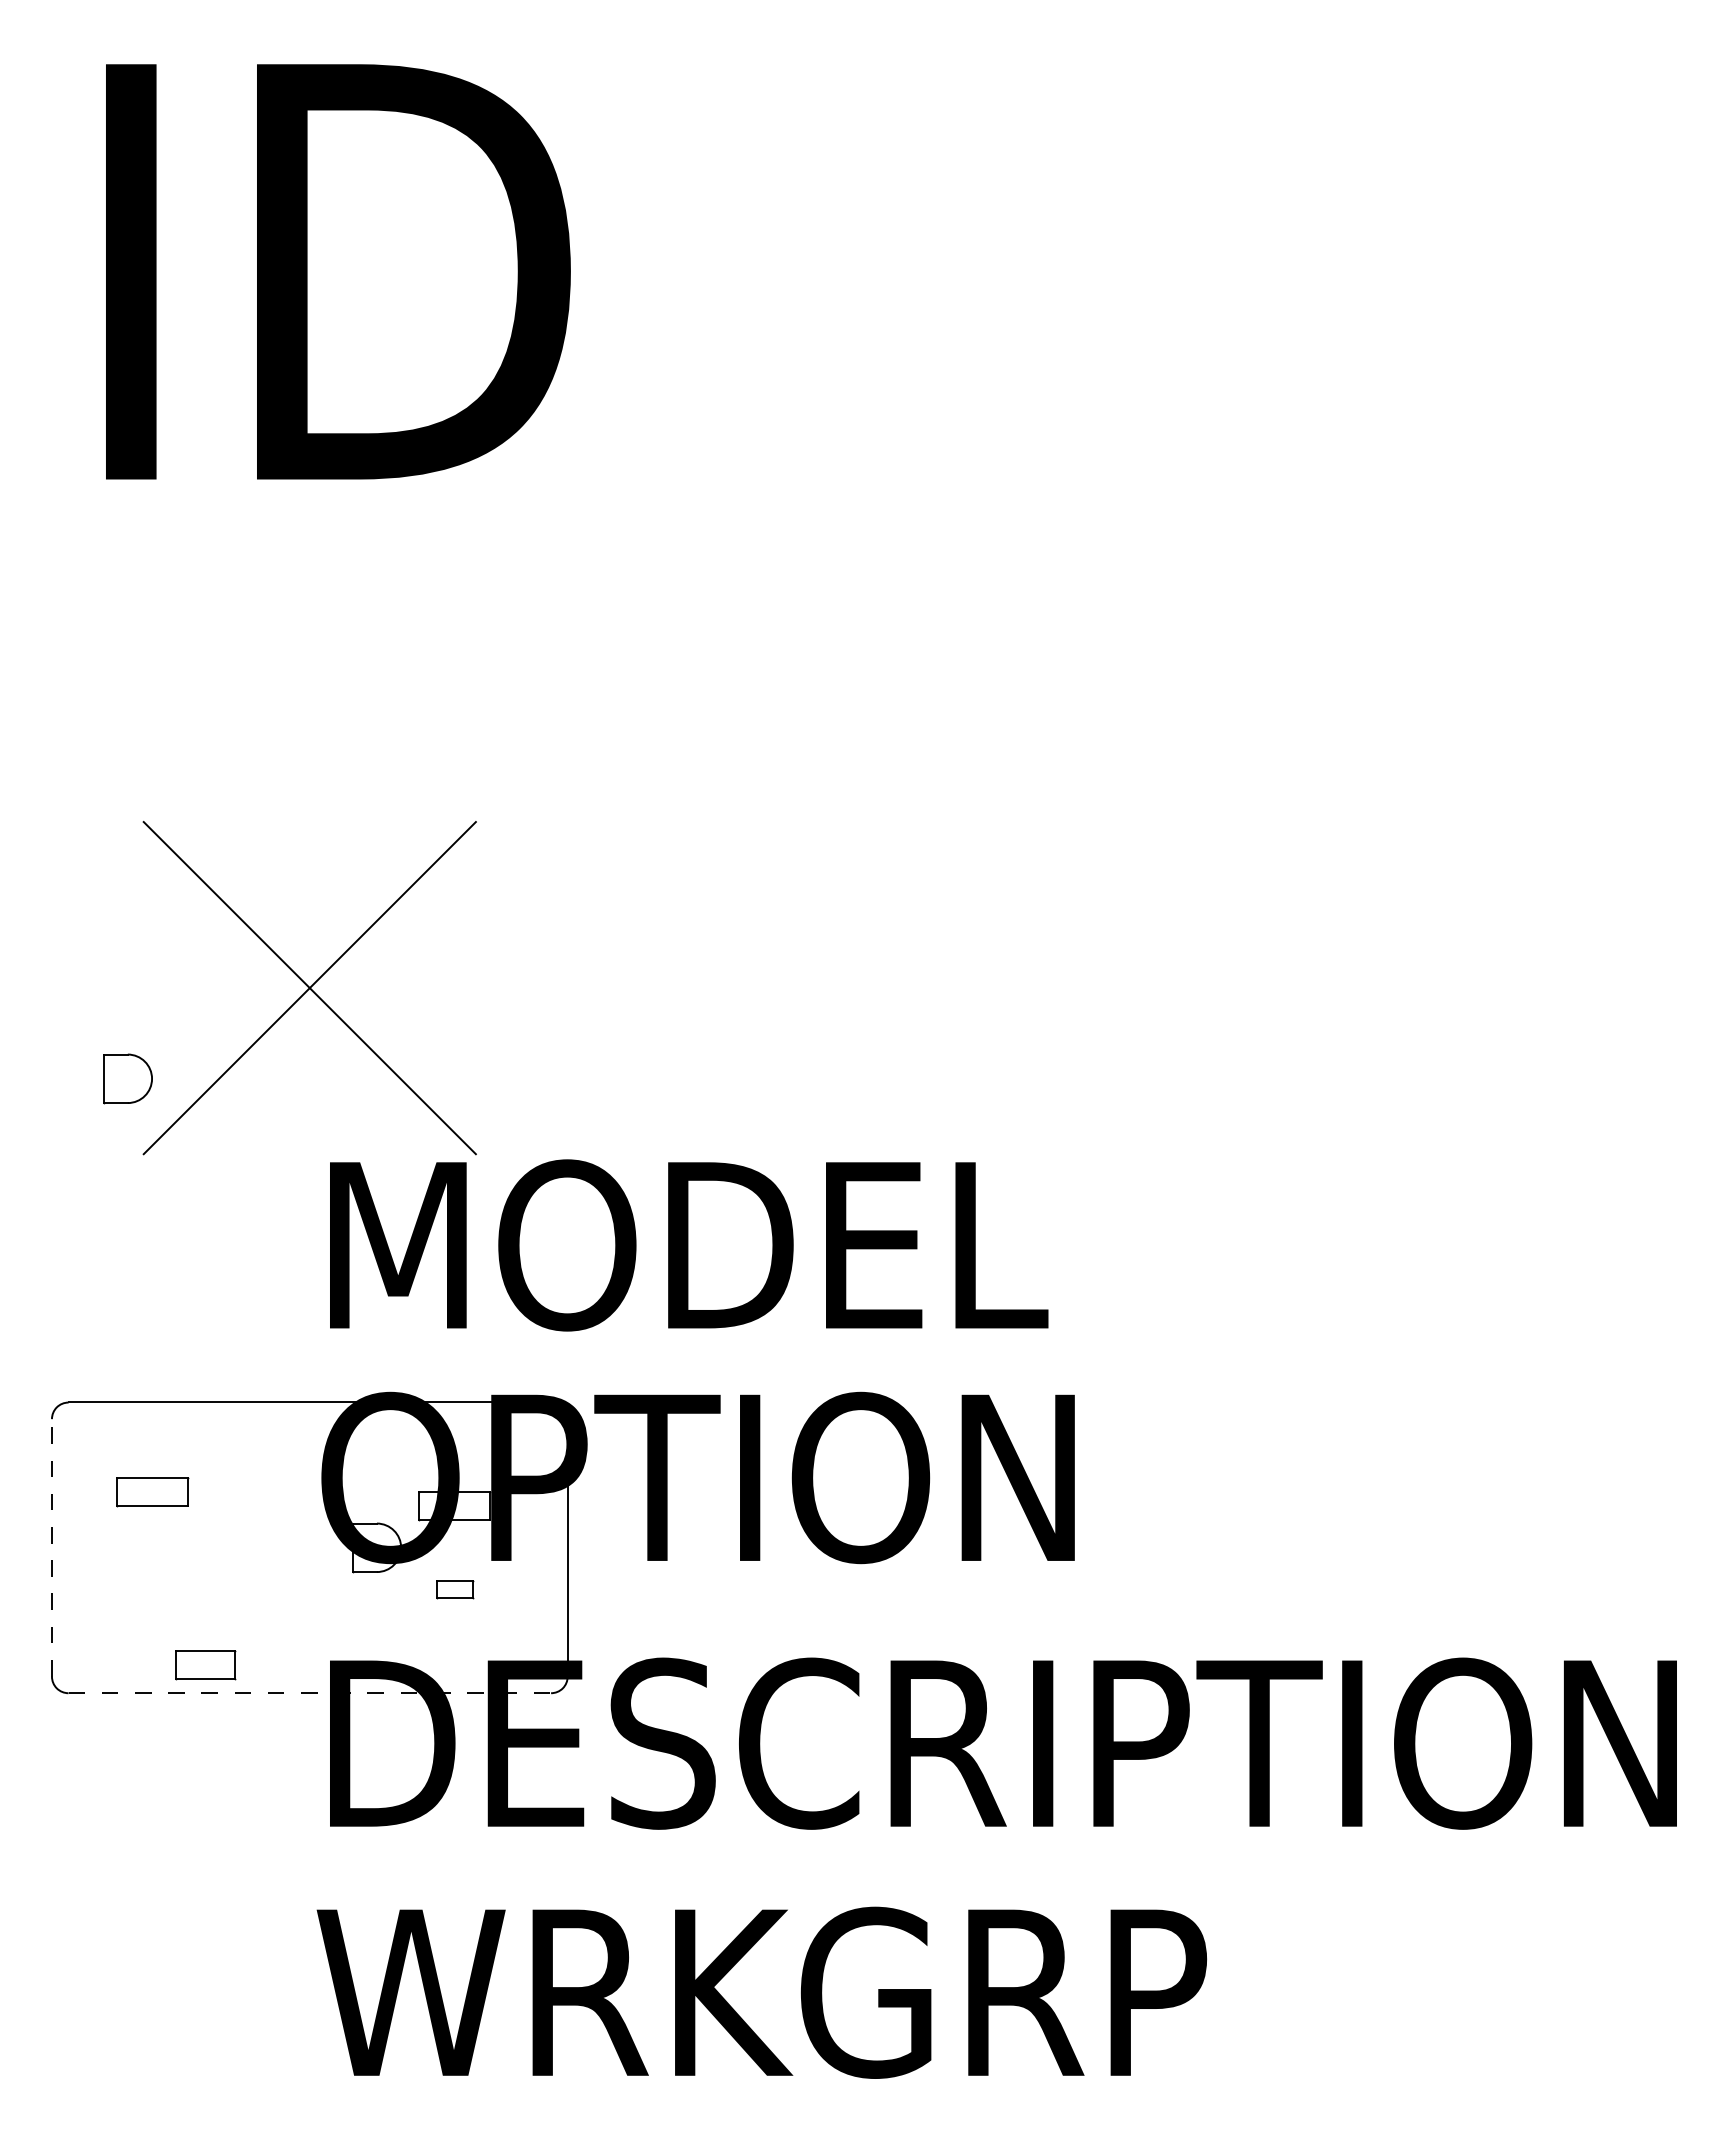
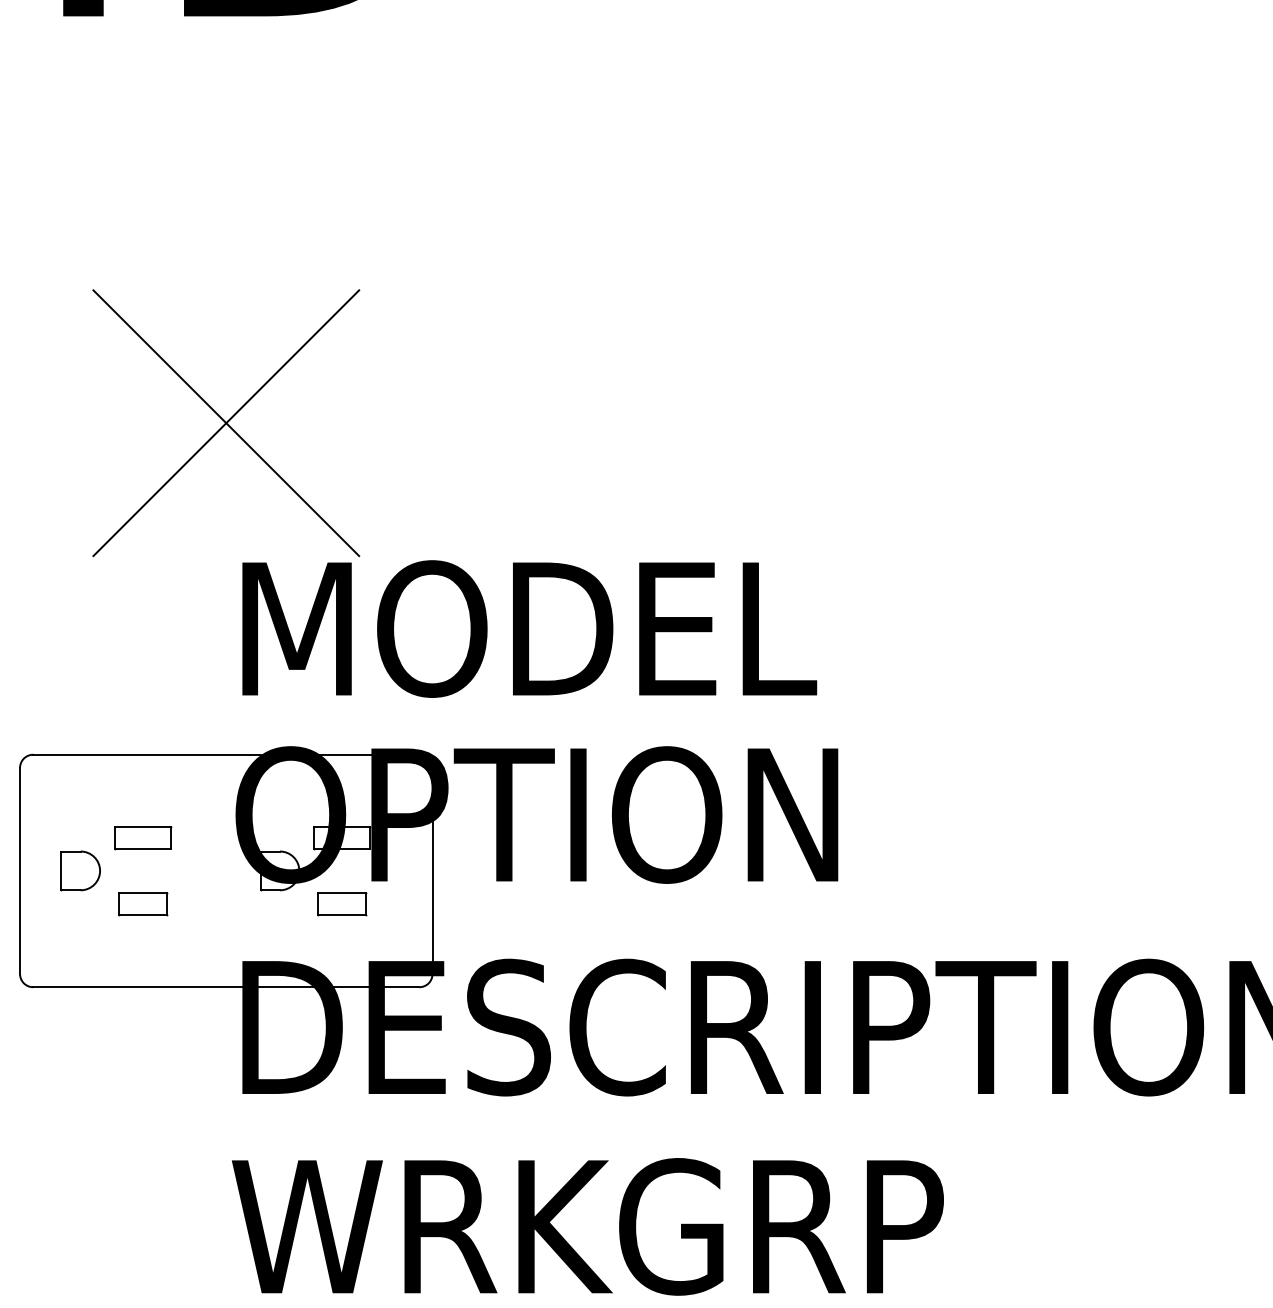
part: (127, 1078) -> (80, 870), moved
part: (152, 1492) -> (142, 837), moved
line: (51, 1547) -> (19, 870), dashed -> solid
part: (454, 1589) -> (342, 904), size x1.67
part: (205, 1665) -> (142, 904), moved
line: (310, 1693) -> (226, 987), dashed -> solid

